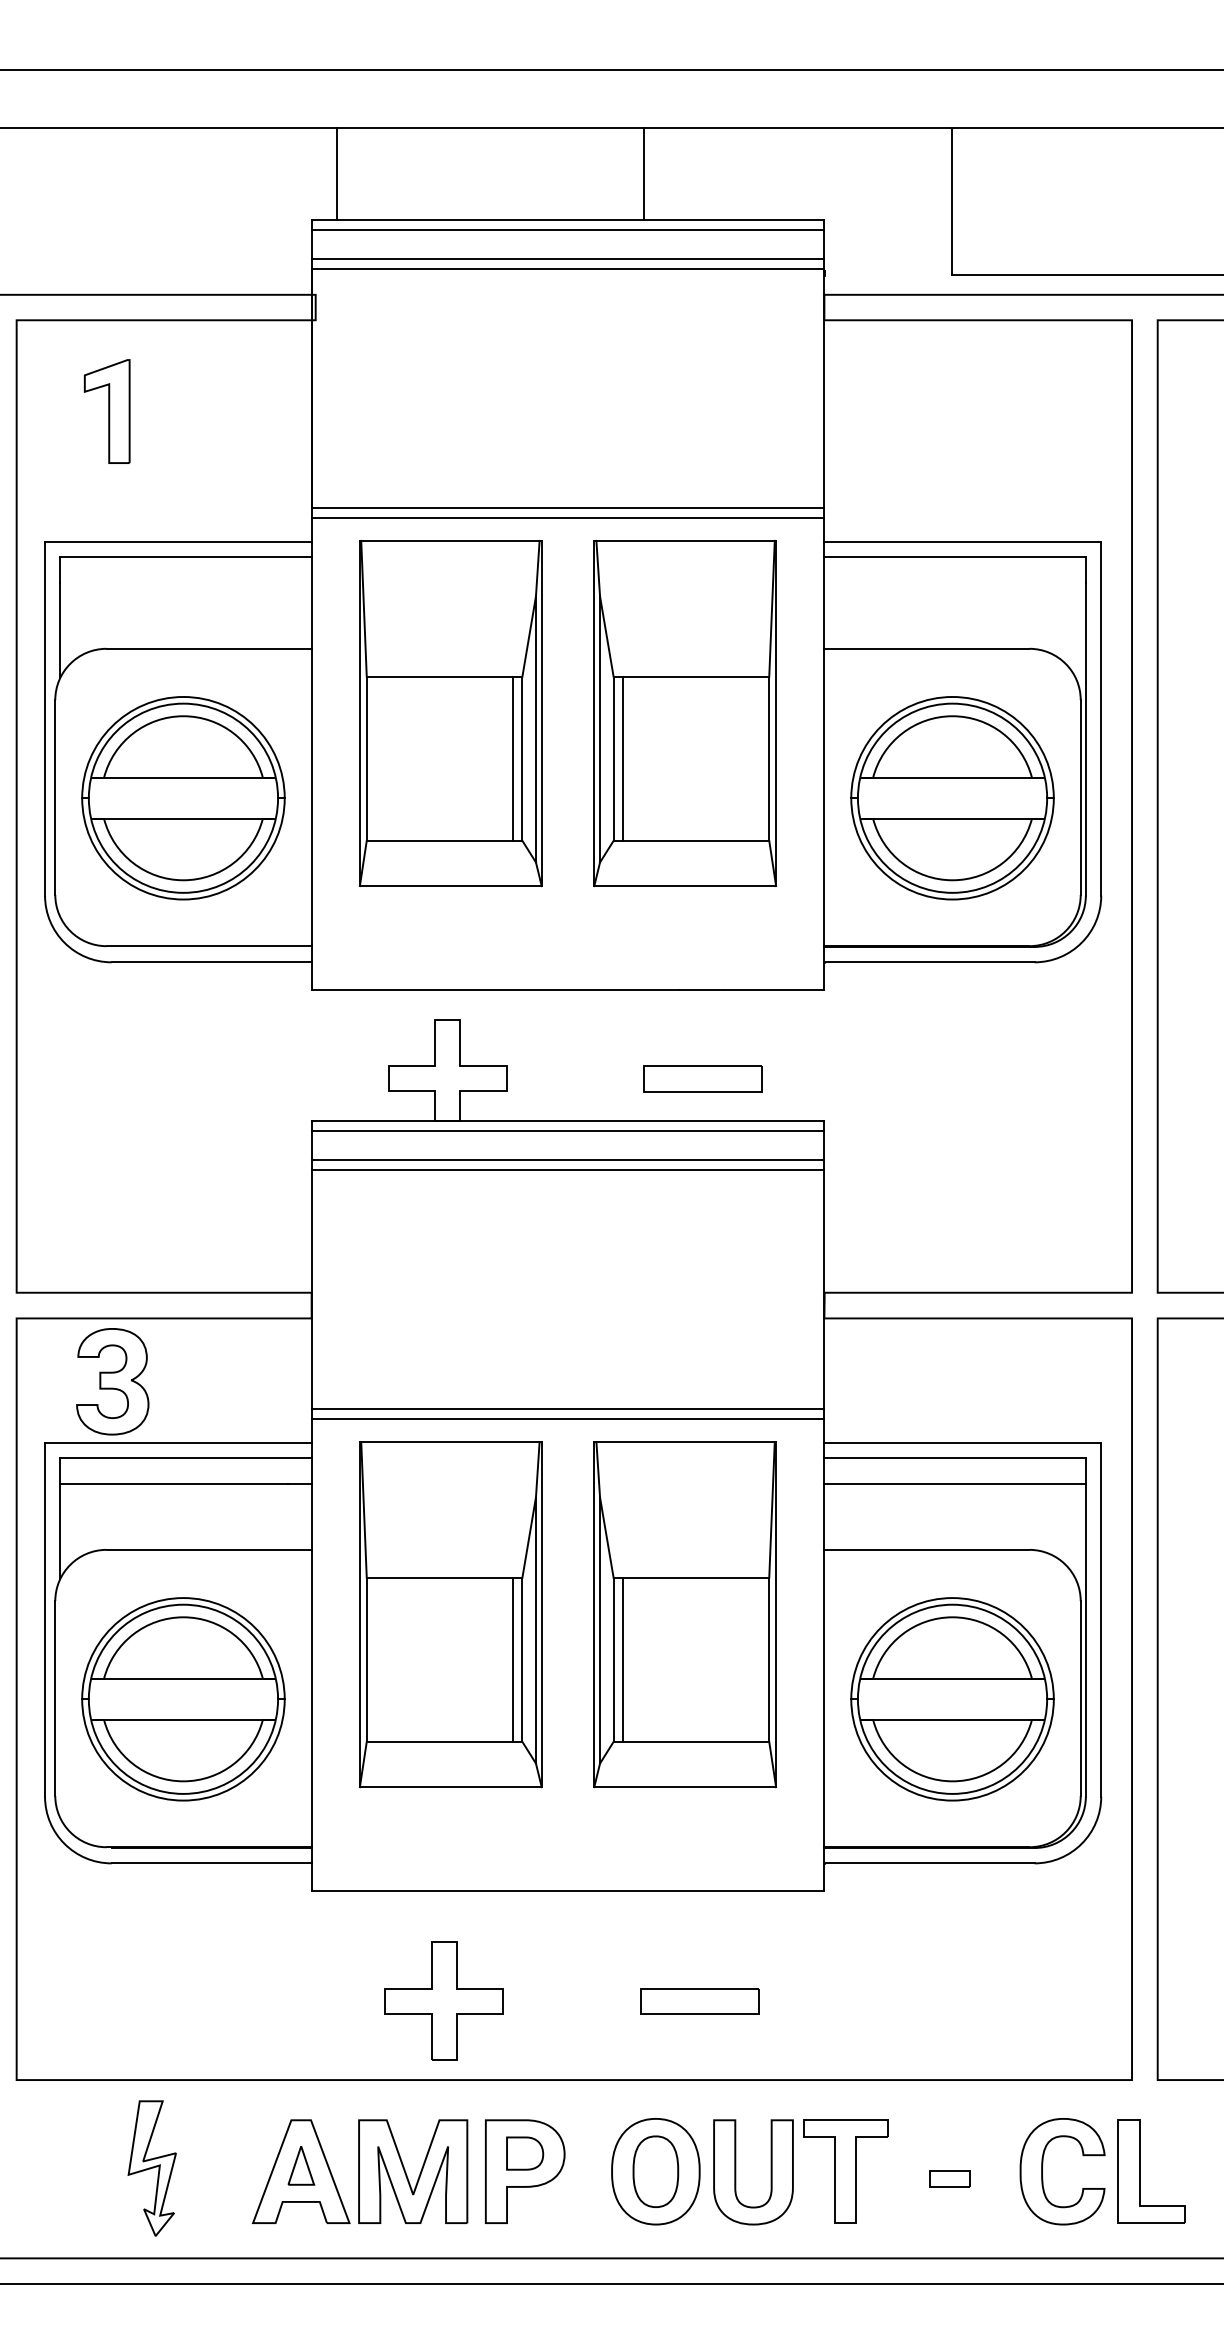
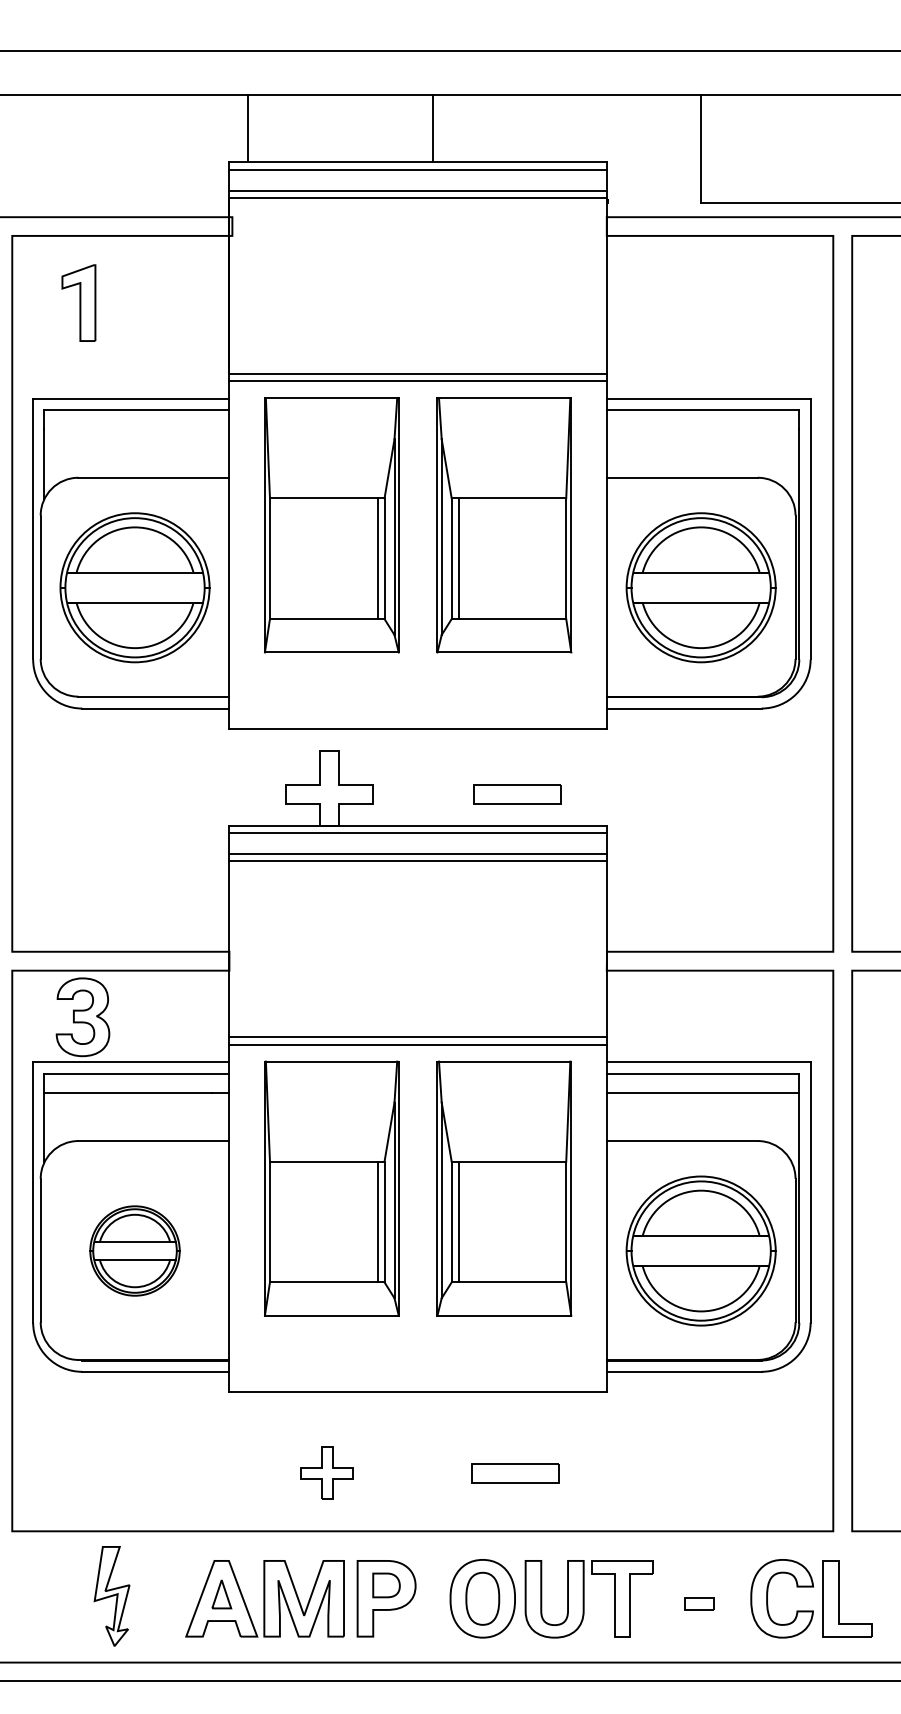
line: (644, 174) -> (433, 128), moved
part: (182, 1698) -> (134, 1250), size x0.6
part: (444, 2001) -> (327, 1473), size x0.6

